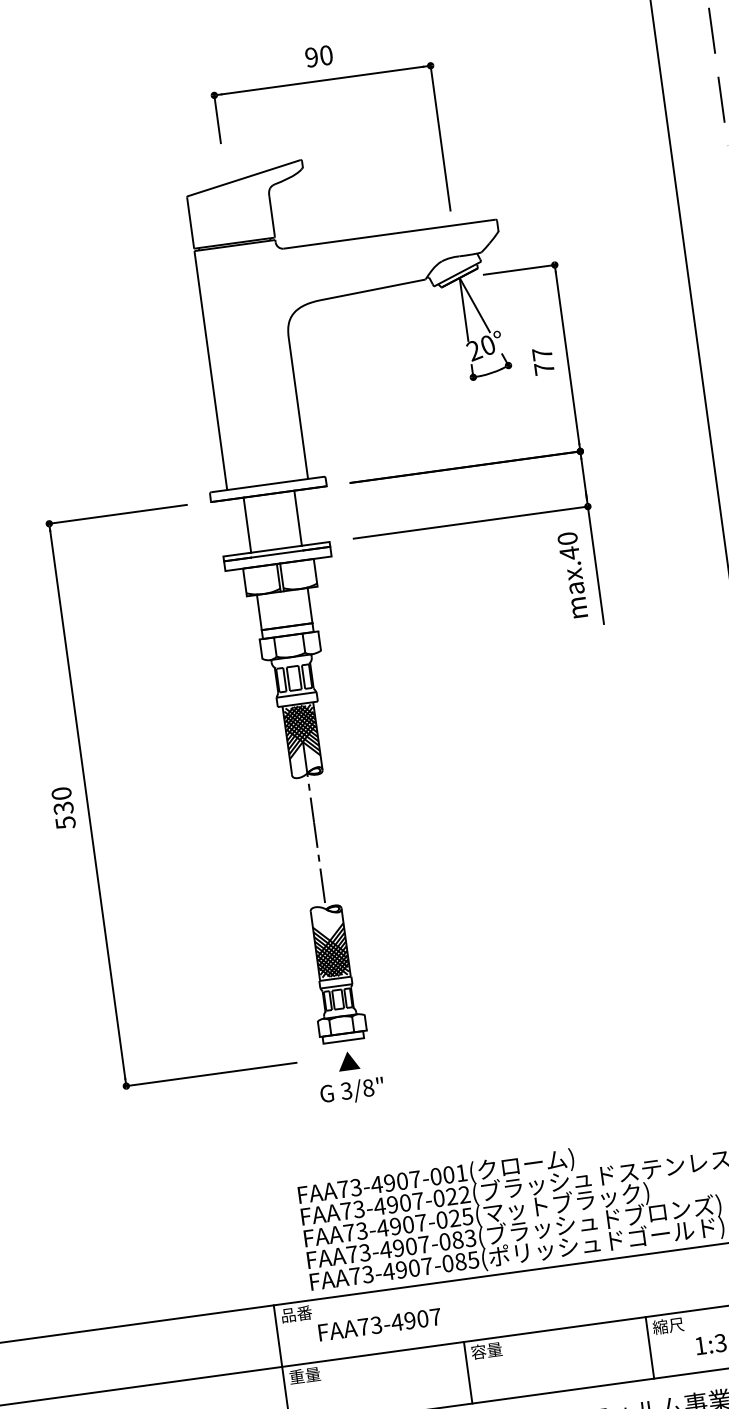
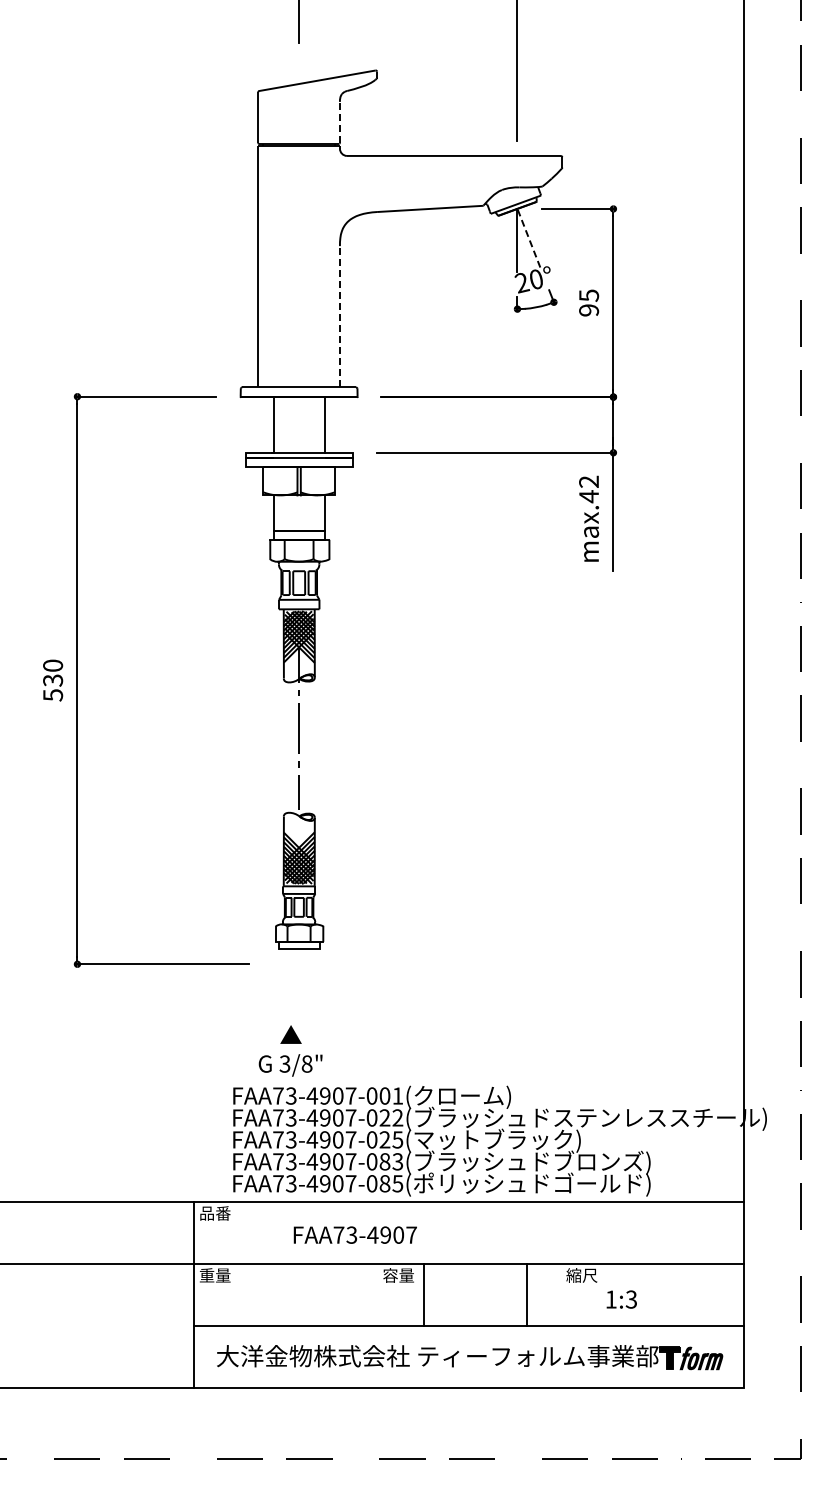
line: (271, 216) -> (339, 122), solid -> dashed
line: (474, 304) -> (528, 237), solid -> dashed
text: (543, 360) -> (589, 302), 77 -> 95
line: (298, 408) -> (339, 316), solid -> dashed
text: (568, 538) -> (589, 481), max.40 -> max.42
text: (350, 1076) -> (290, 1050), moved
text: (379, 1324) -> (354, 1234), moved
line: (649, 1347) -> (526, 1294), moved
line: (468, 1372) -> (424, 1294), moved

